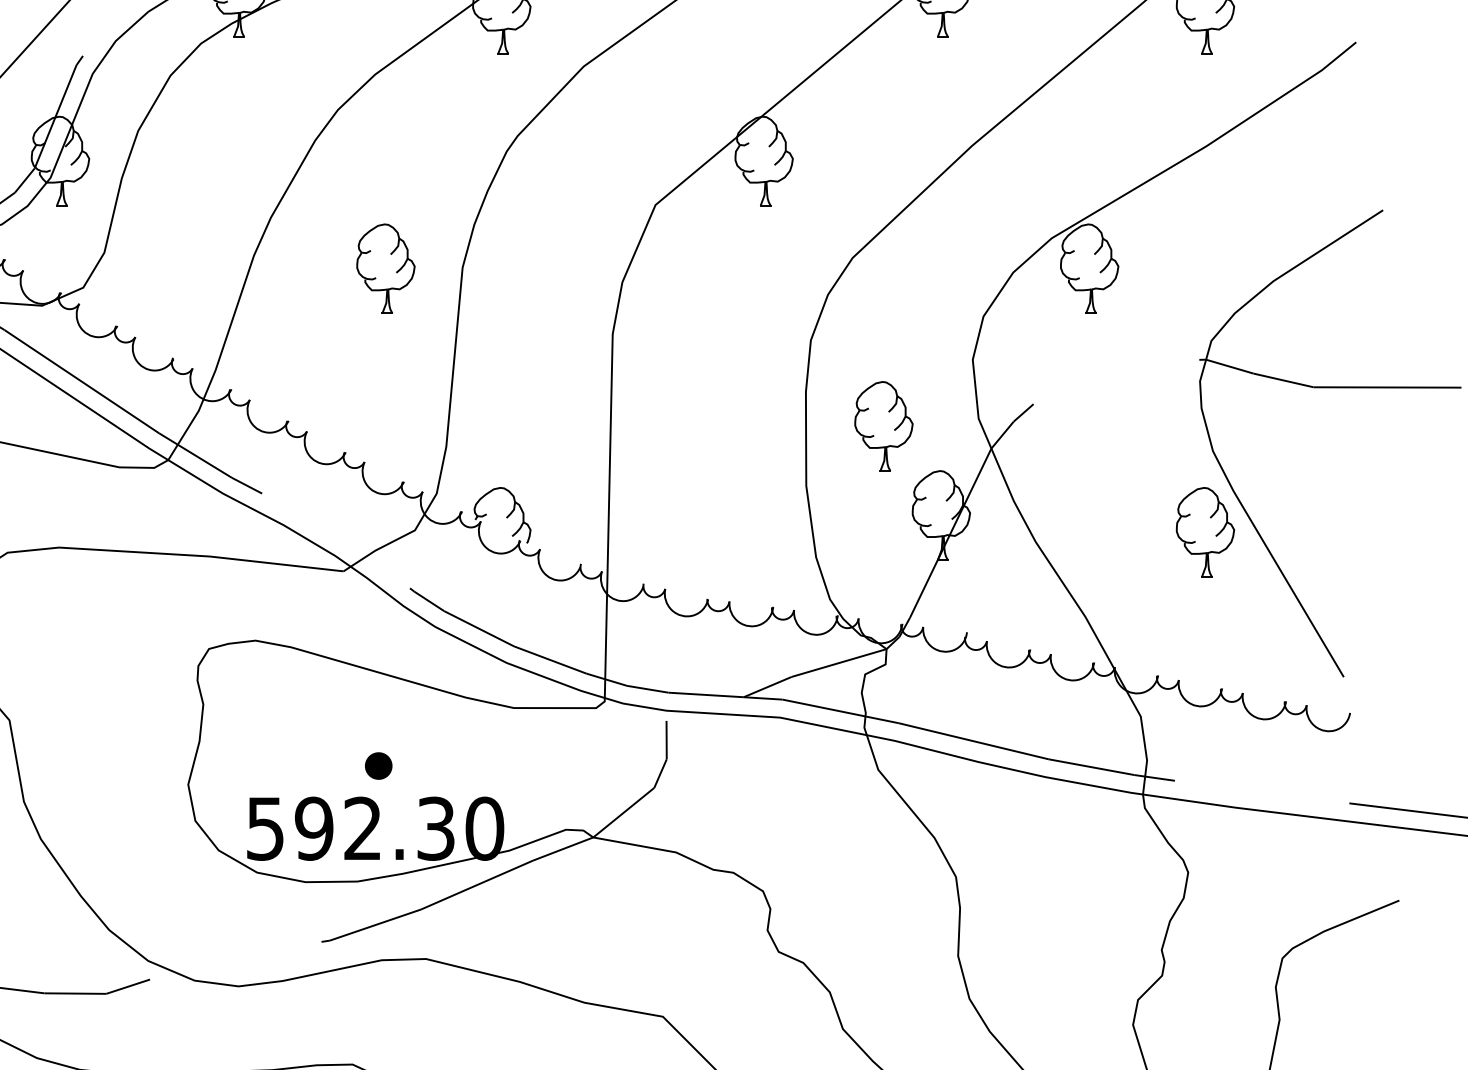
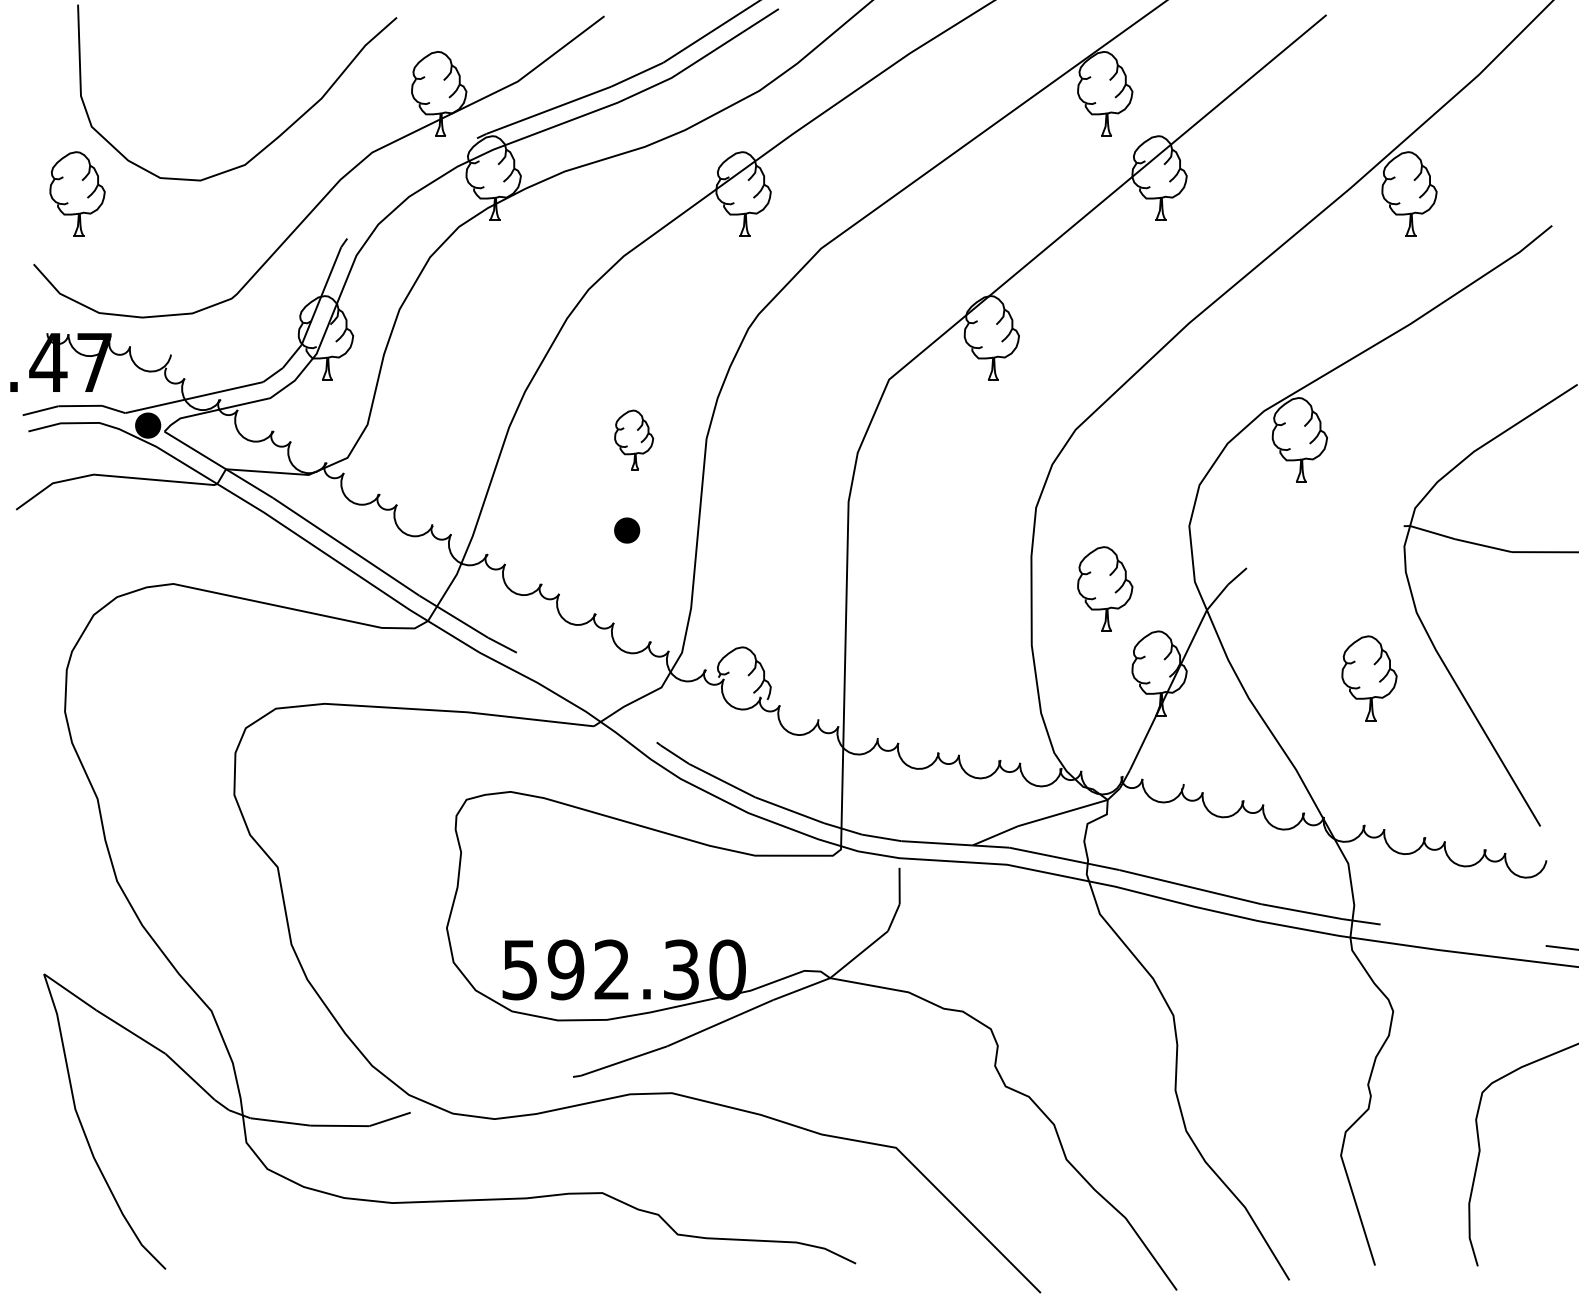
part: (386, 268) -> (634, 439), size x0.7
part: (1205, 532) -> (1369, 678), moved
part: (379, 765) -> (627, 530), moved

